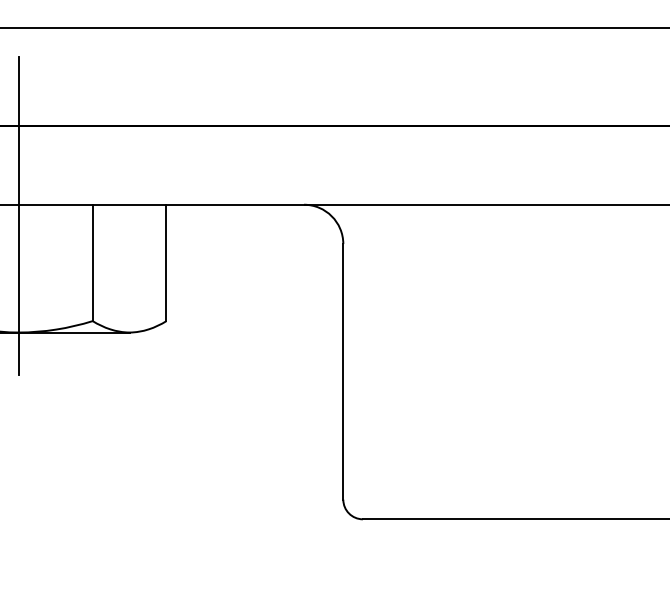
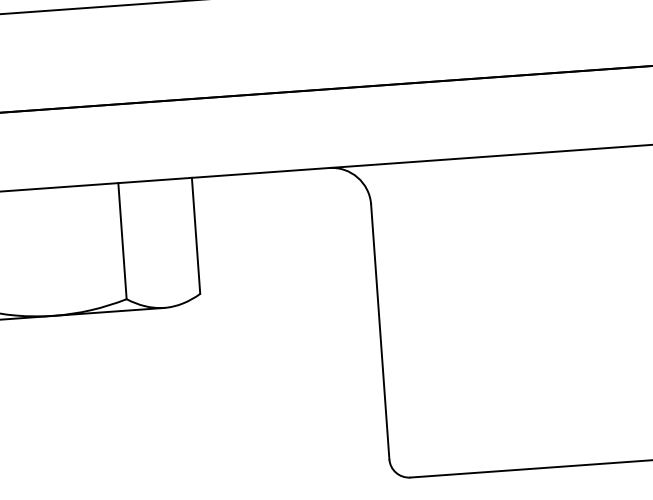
line: (18, 215) -> (45, 199), removed

